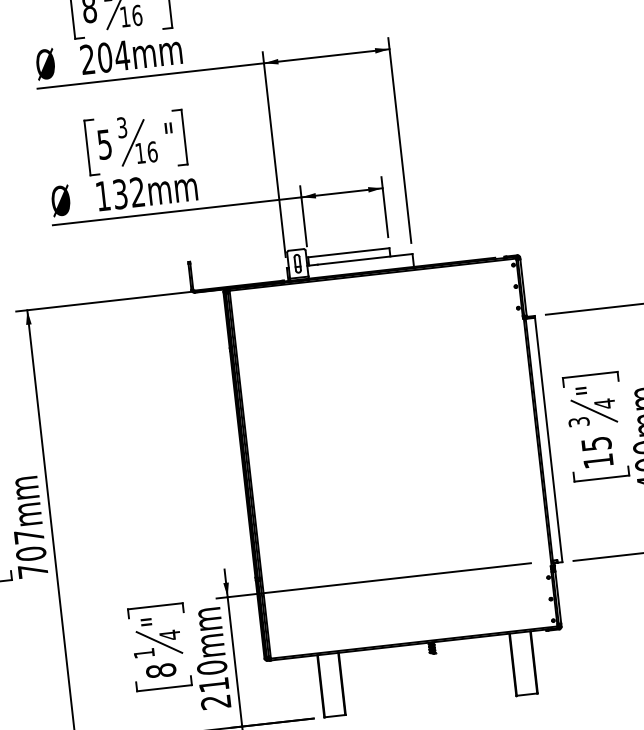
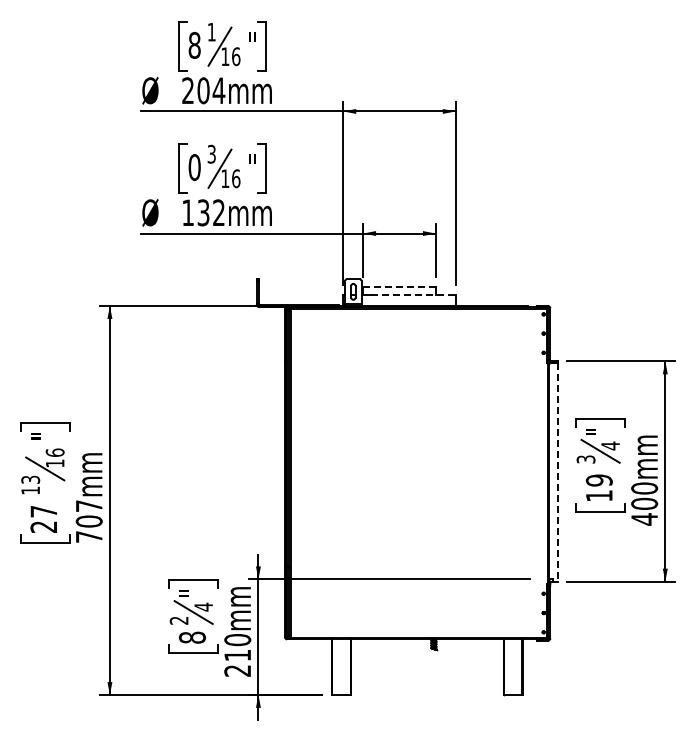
text: (104, 144) -> (194, 167), 5 -> 0
line: (349, 253) -> (400, 287), solid -> dashed
line: (365, 259) -> (413, 294), solid -> dashed
line: (548, 440) -> (557, 472), solid -> dashed
text: (595, 444) -> (598, 480), 15 -> 19
text: (143, 653) -> (178, 620), 1 -> 2

